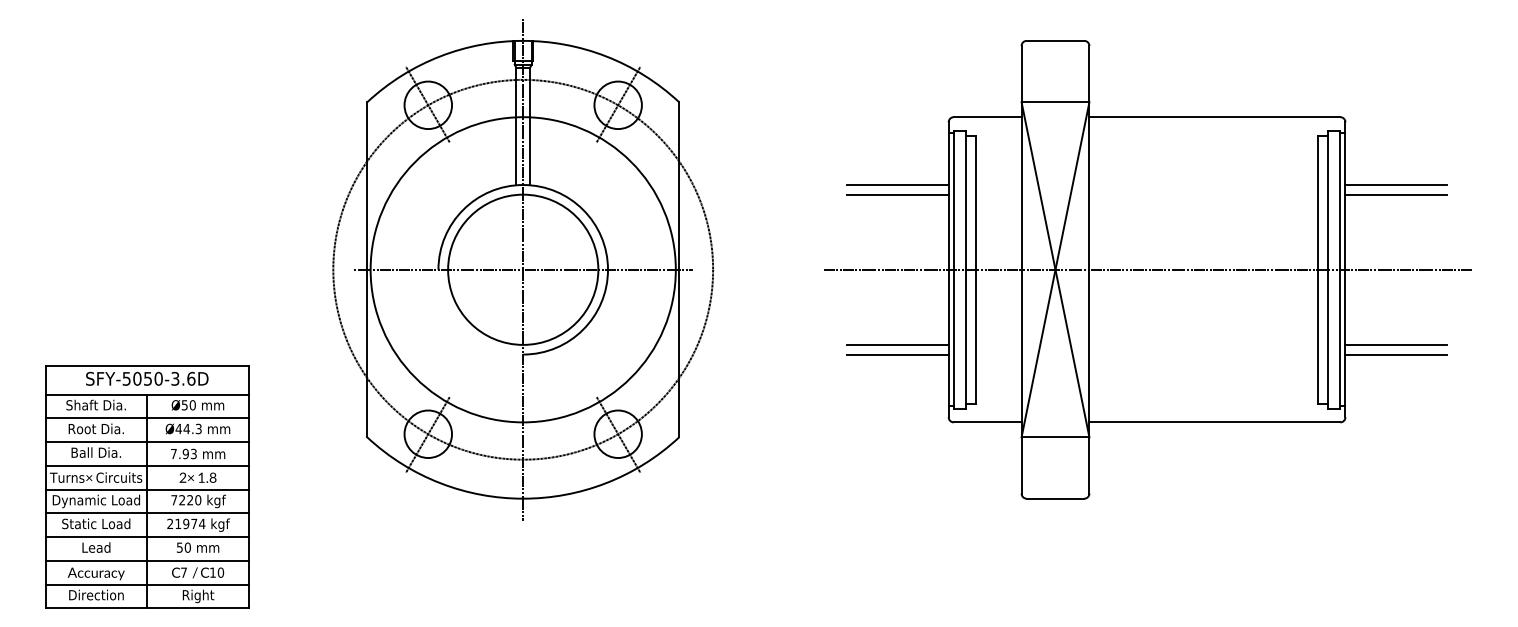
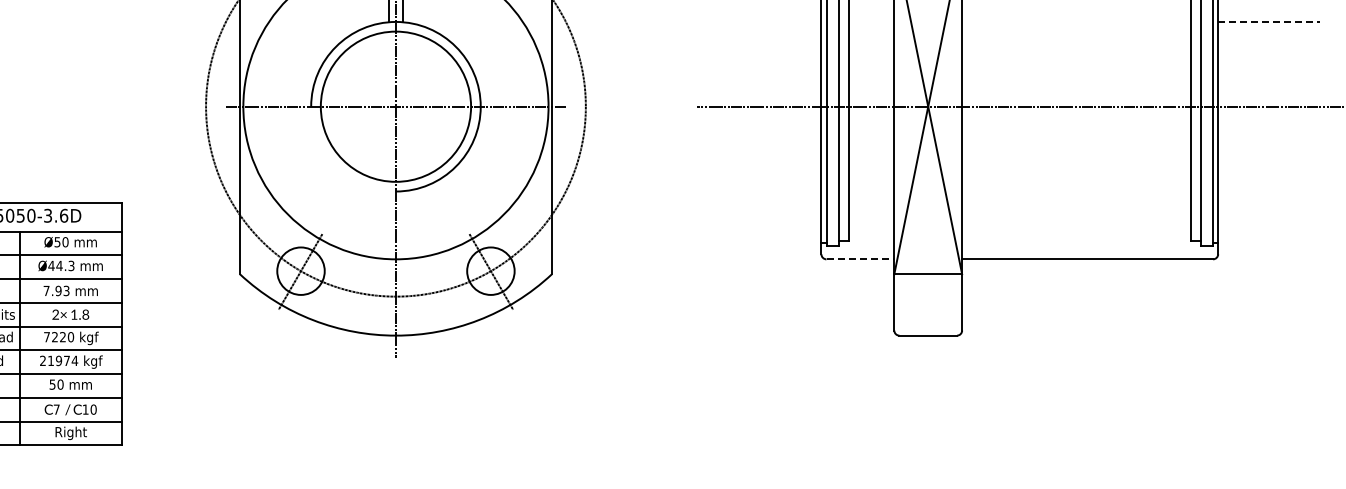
line: (897, 185) -> (770, 22), removed
line: (1396, 185) -> (1269, 22), solid -> dashed
line: (897, 194) -> (770, 31), removed
line: (1396, 194) -> (1269, 31), removed
line: (897, 344) -> (770, 181), removed
line: (1396, 344) -> (1269, 181), removed
line: (897, 354) -> (770, 191), removed
line: (1396, 354) -> (1269, 191), removed
line: (987, 422) -> (860, 259), solid -> dashed

